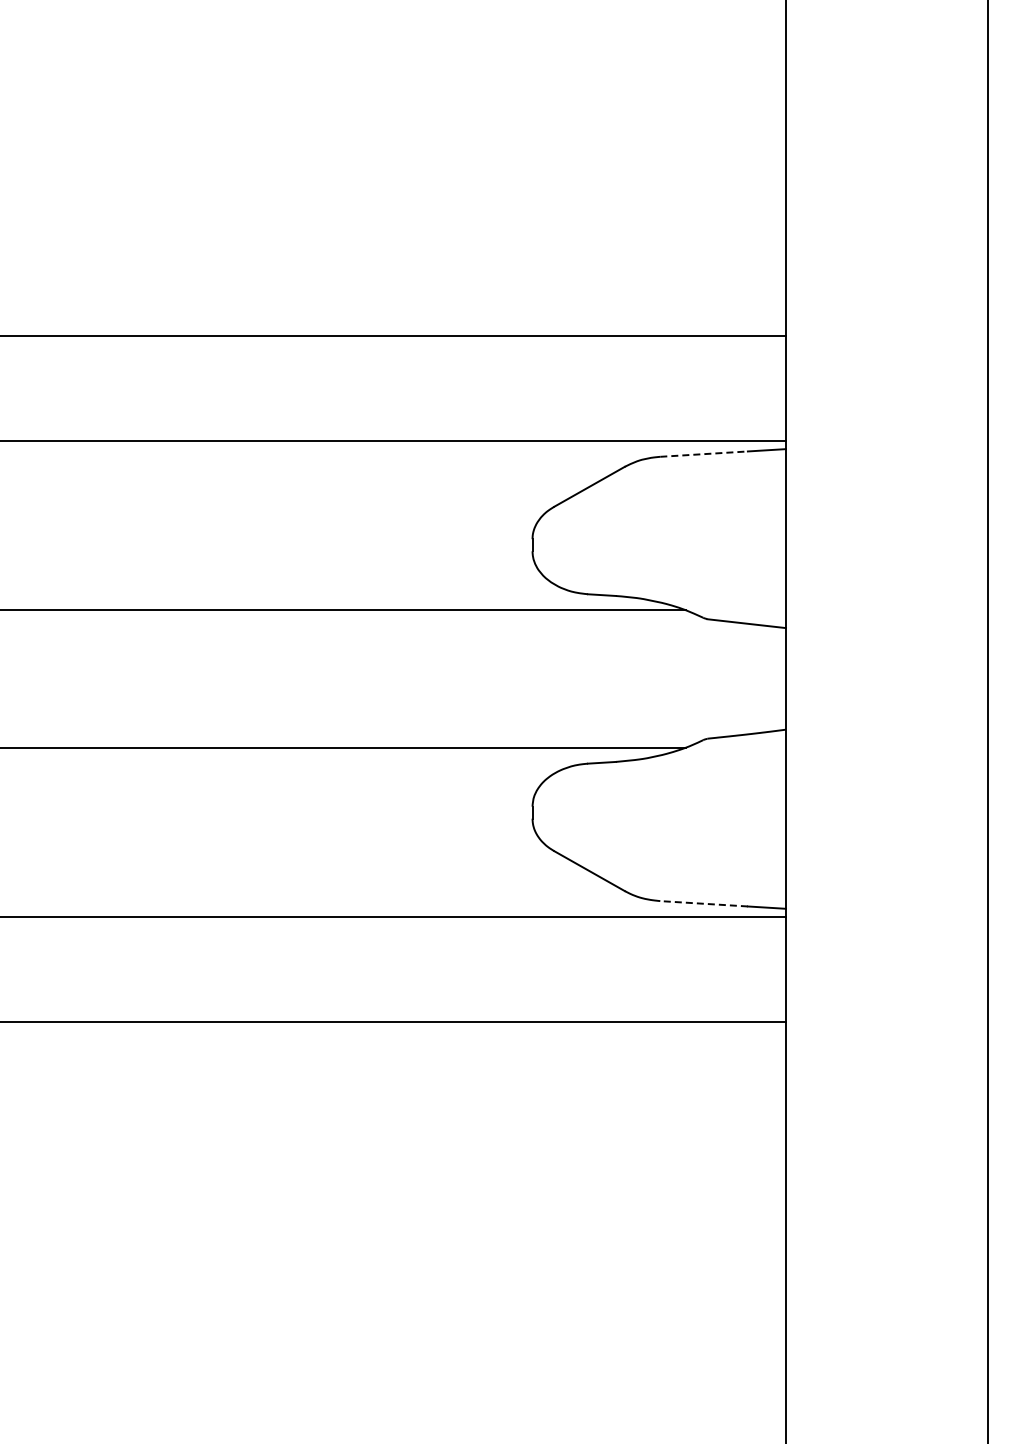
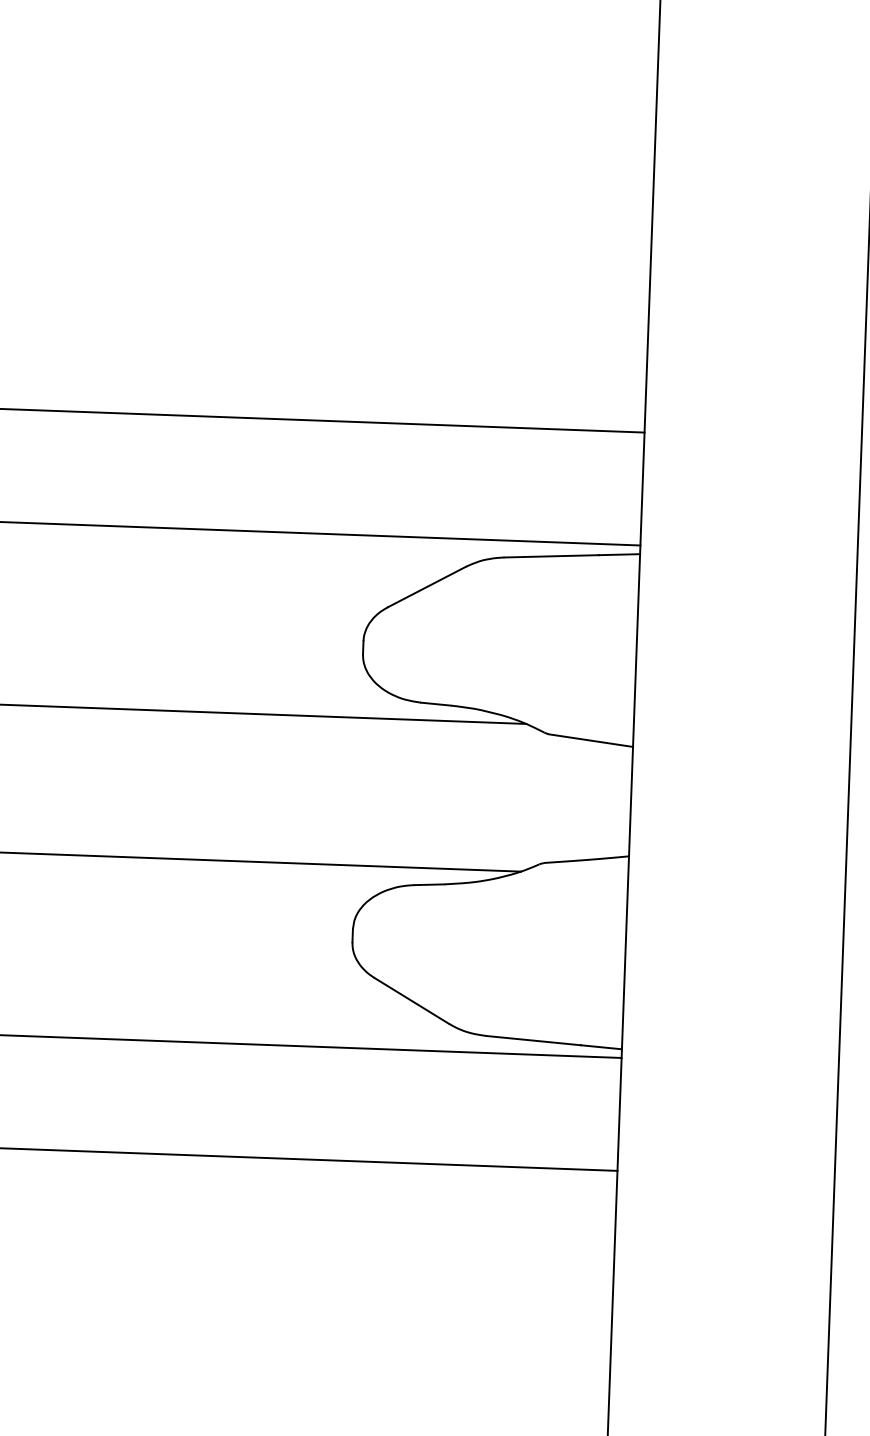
line: (704, 454) -> (552, 556), dashed -> solid
line: (704, 903) -> (534, 1040), dashed -> solid

